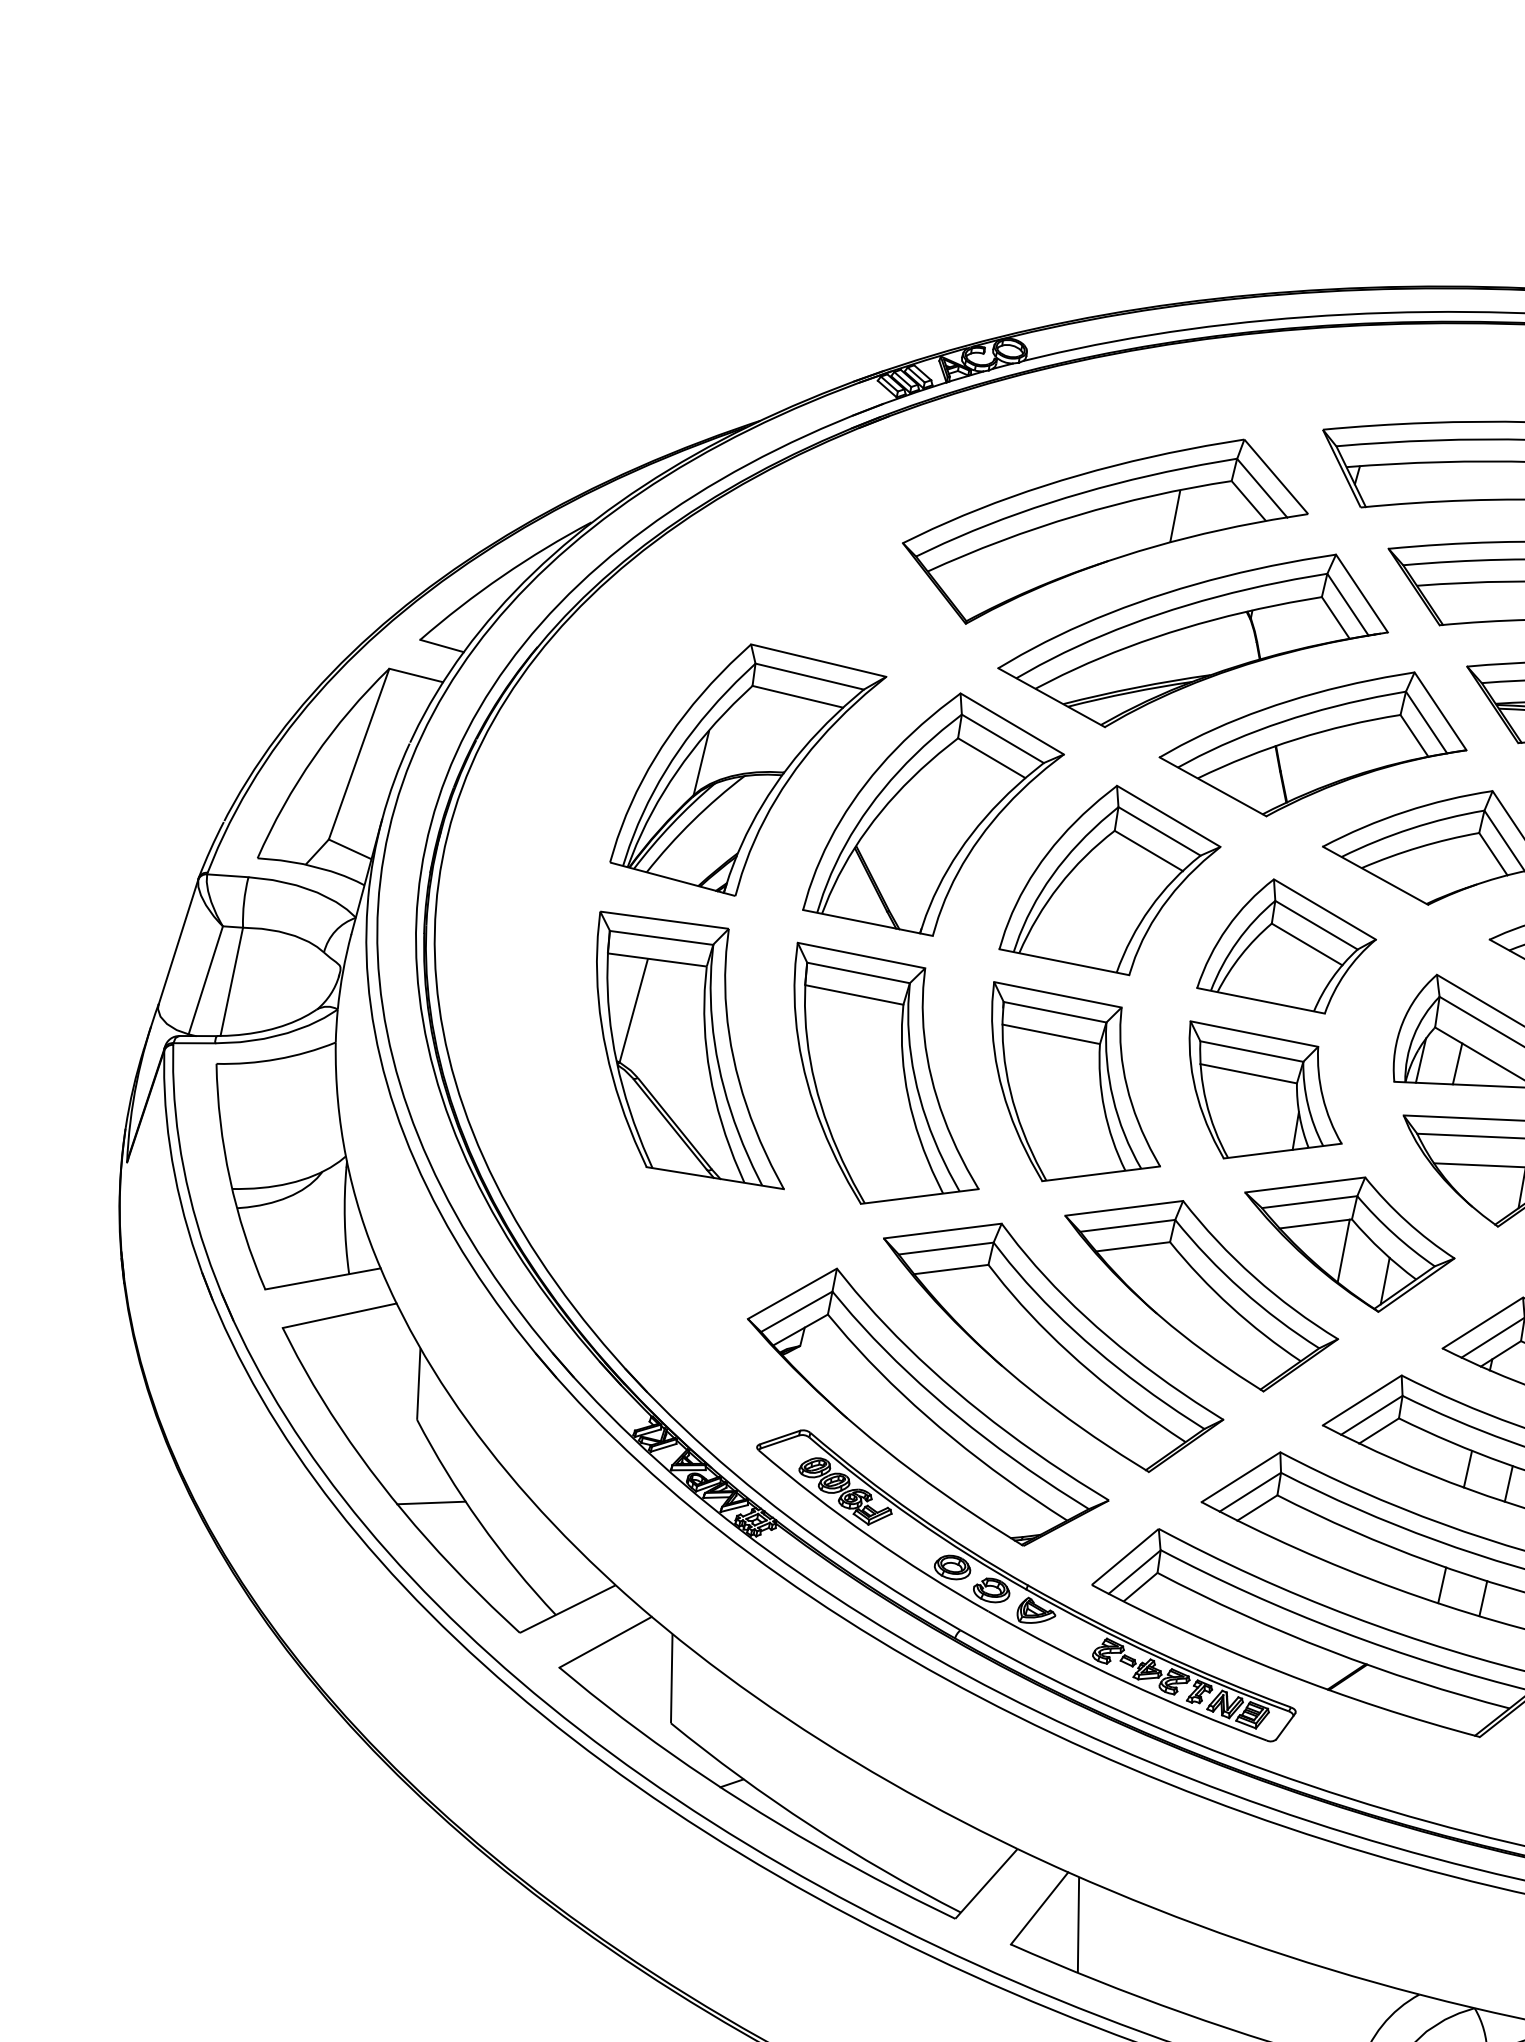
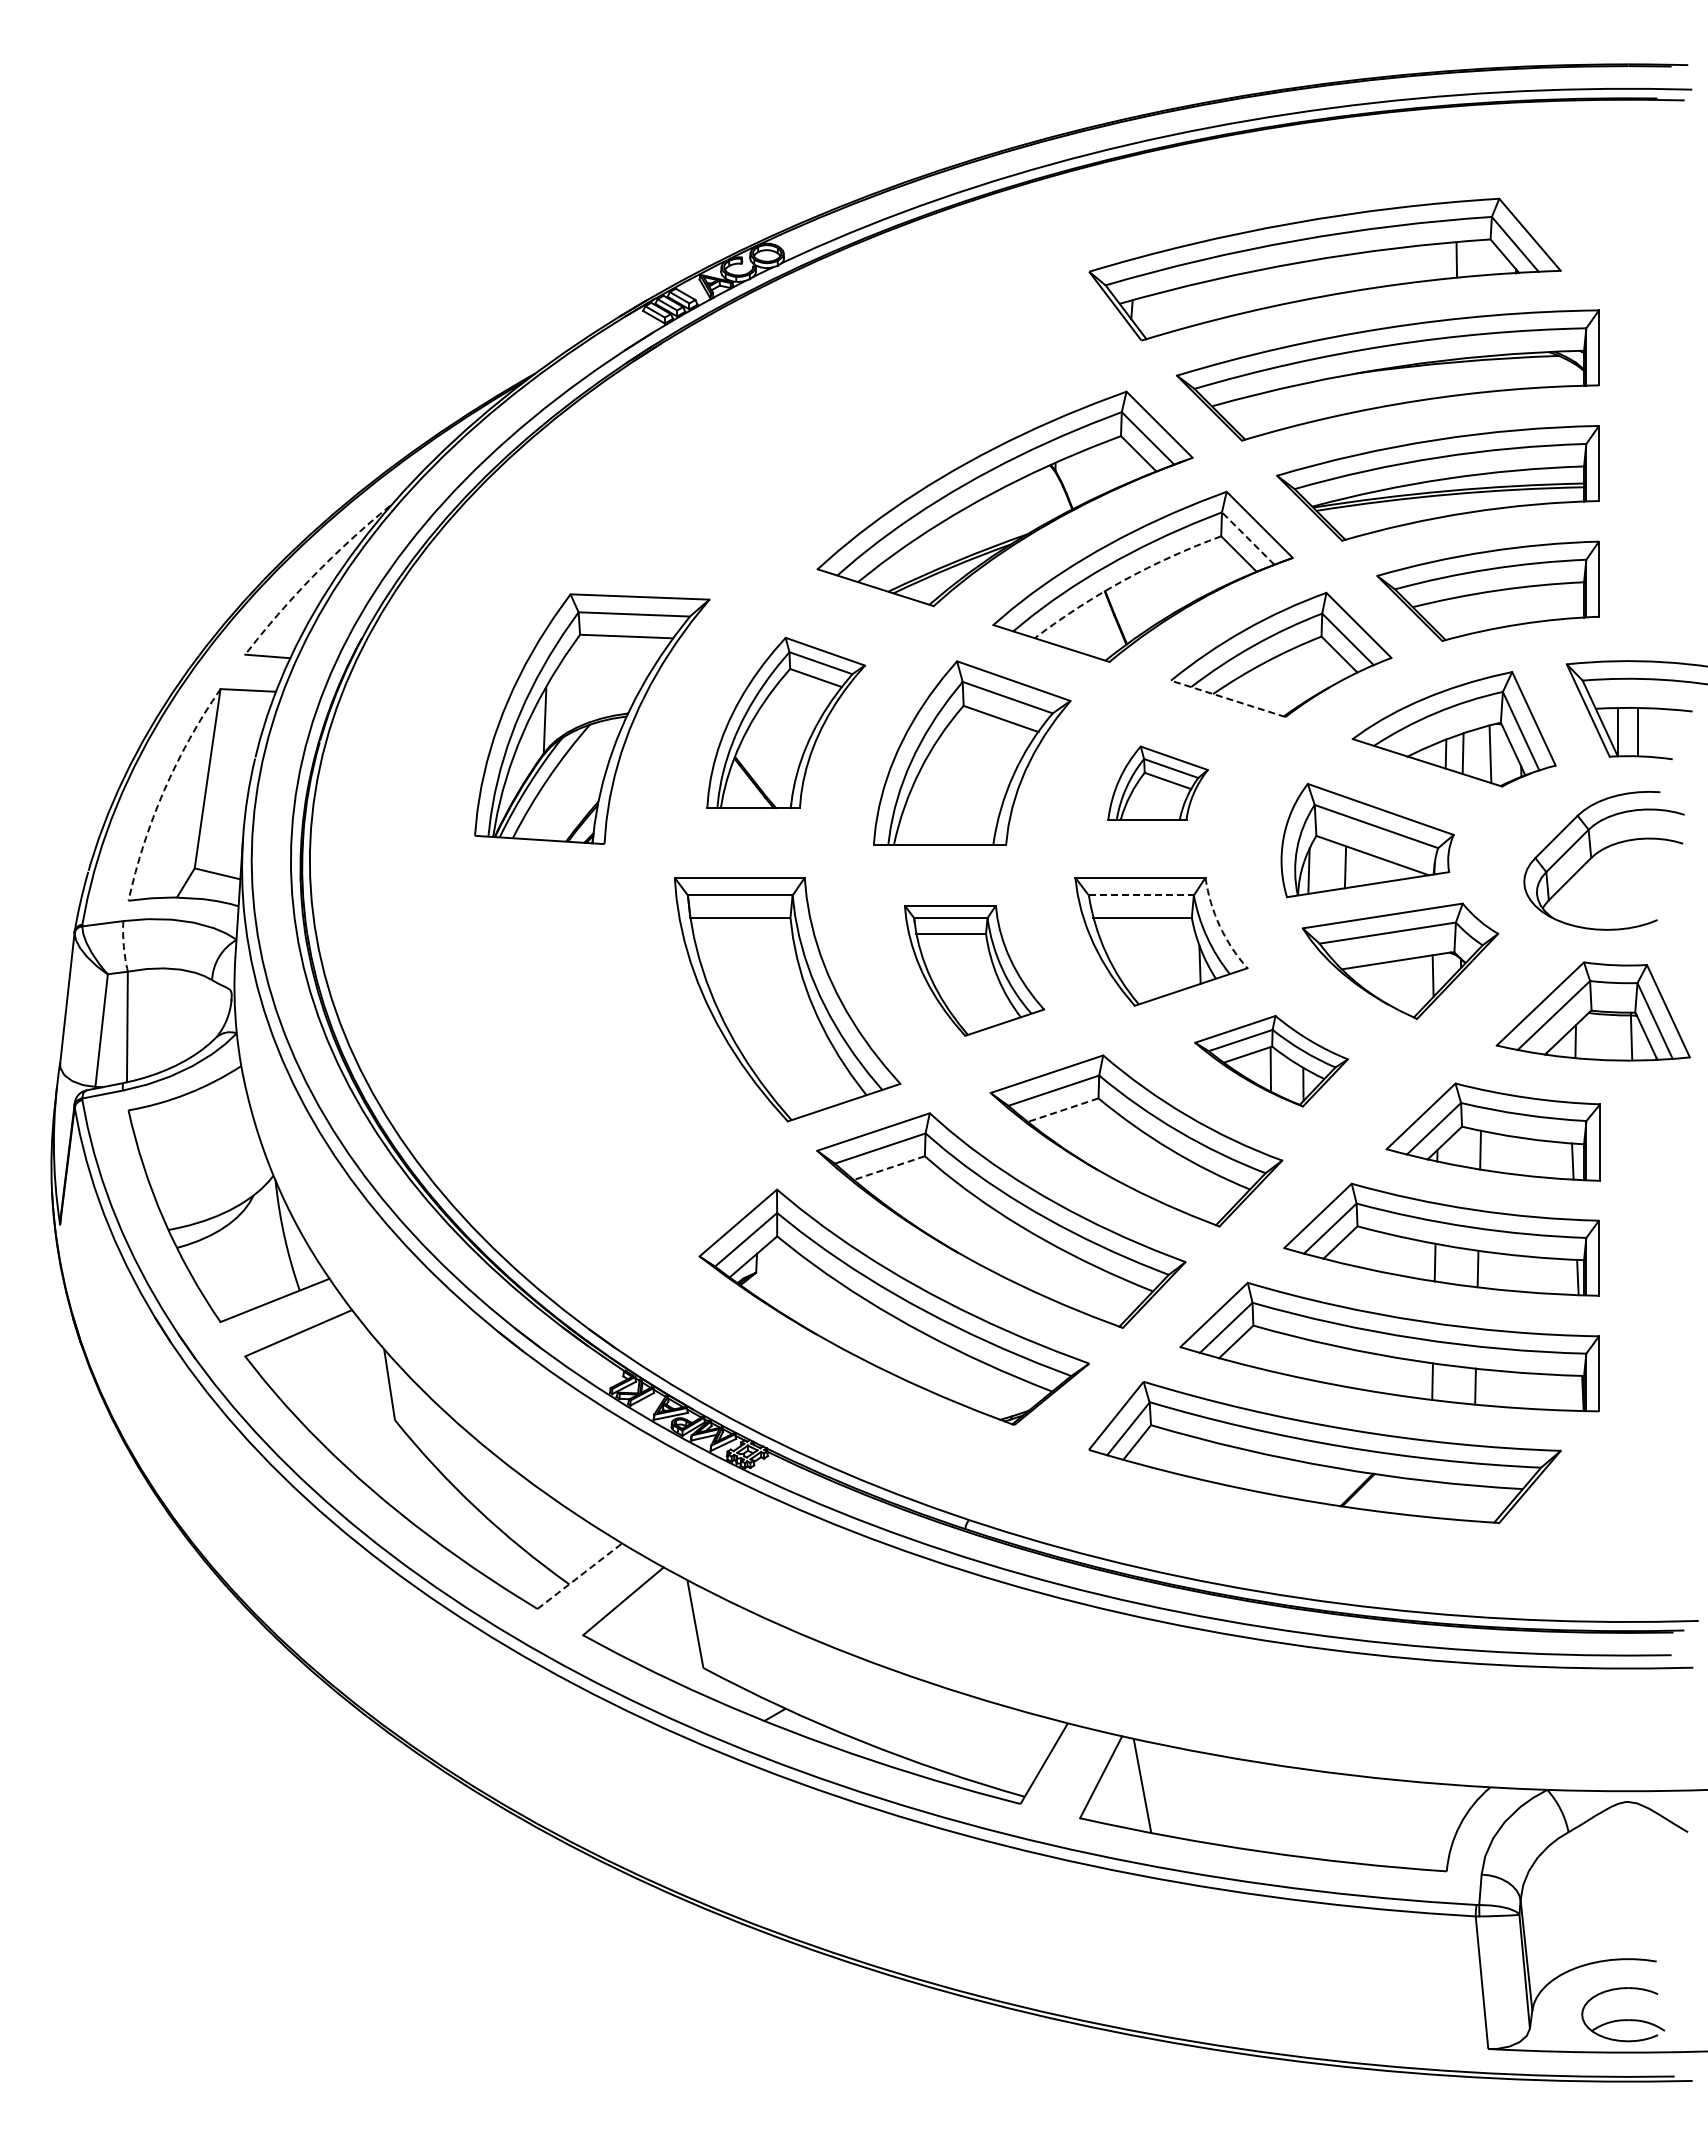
part: (1104, 531) -> (894, 414), removed
arc: (502, 576) -> (313, 576), solid -> dashed
line: (1425, 722) -> (1247, 538), solid -> dashed
arc: (1297, 739) -> (1124, 580), solid -> dashed
arc: (314, 757) -> (164, 790), solid -> dashed
part: (936, 812) -> (785, 722), size x0.7
line: (1374, 875) -> (1227, 698), solid -> dashed
arc: (243, 902) -> (123, 946), solid -> dashed
part: (1289, 943) -> (1157, 782), size x0.6
part: (692, 1048) -> (592, 1002), removed
line: (1251, 1051) -> (1141, 895), solid -> dashed
part: (1073, 1092) -> (974, 970), size x0.7
arc: (1322, 1097) -> (1219, 926), solid -> dashed
part: (1347, 1238) -> (1271, 1060), size x0.7
line: (1132, 1246) -> (1062, 1110), solid -> dashed
line: (951, 1269) -> (889, 1168), solid -> dashed
line: (431, 1502) -> (425, 1498), removed
part: (1025, 1583) -> (1023, 1461), removed
line: (568, 1608) -> (580, 1575), solid -> dashed

